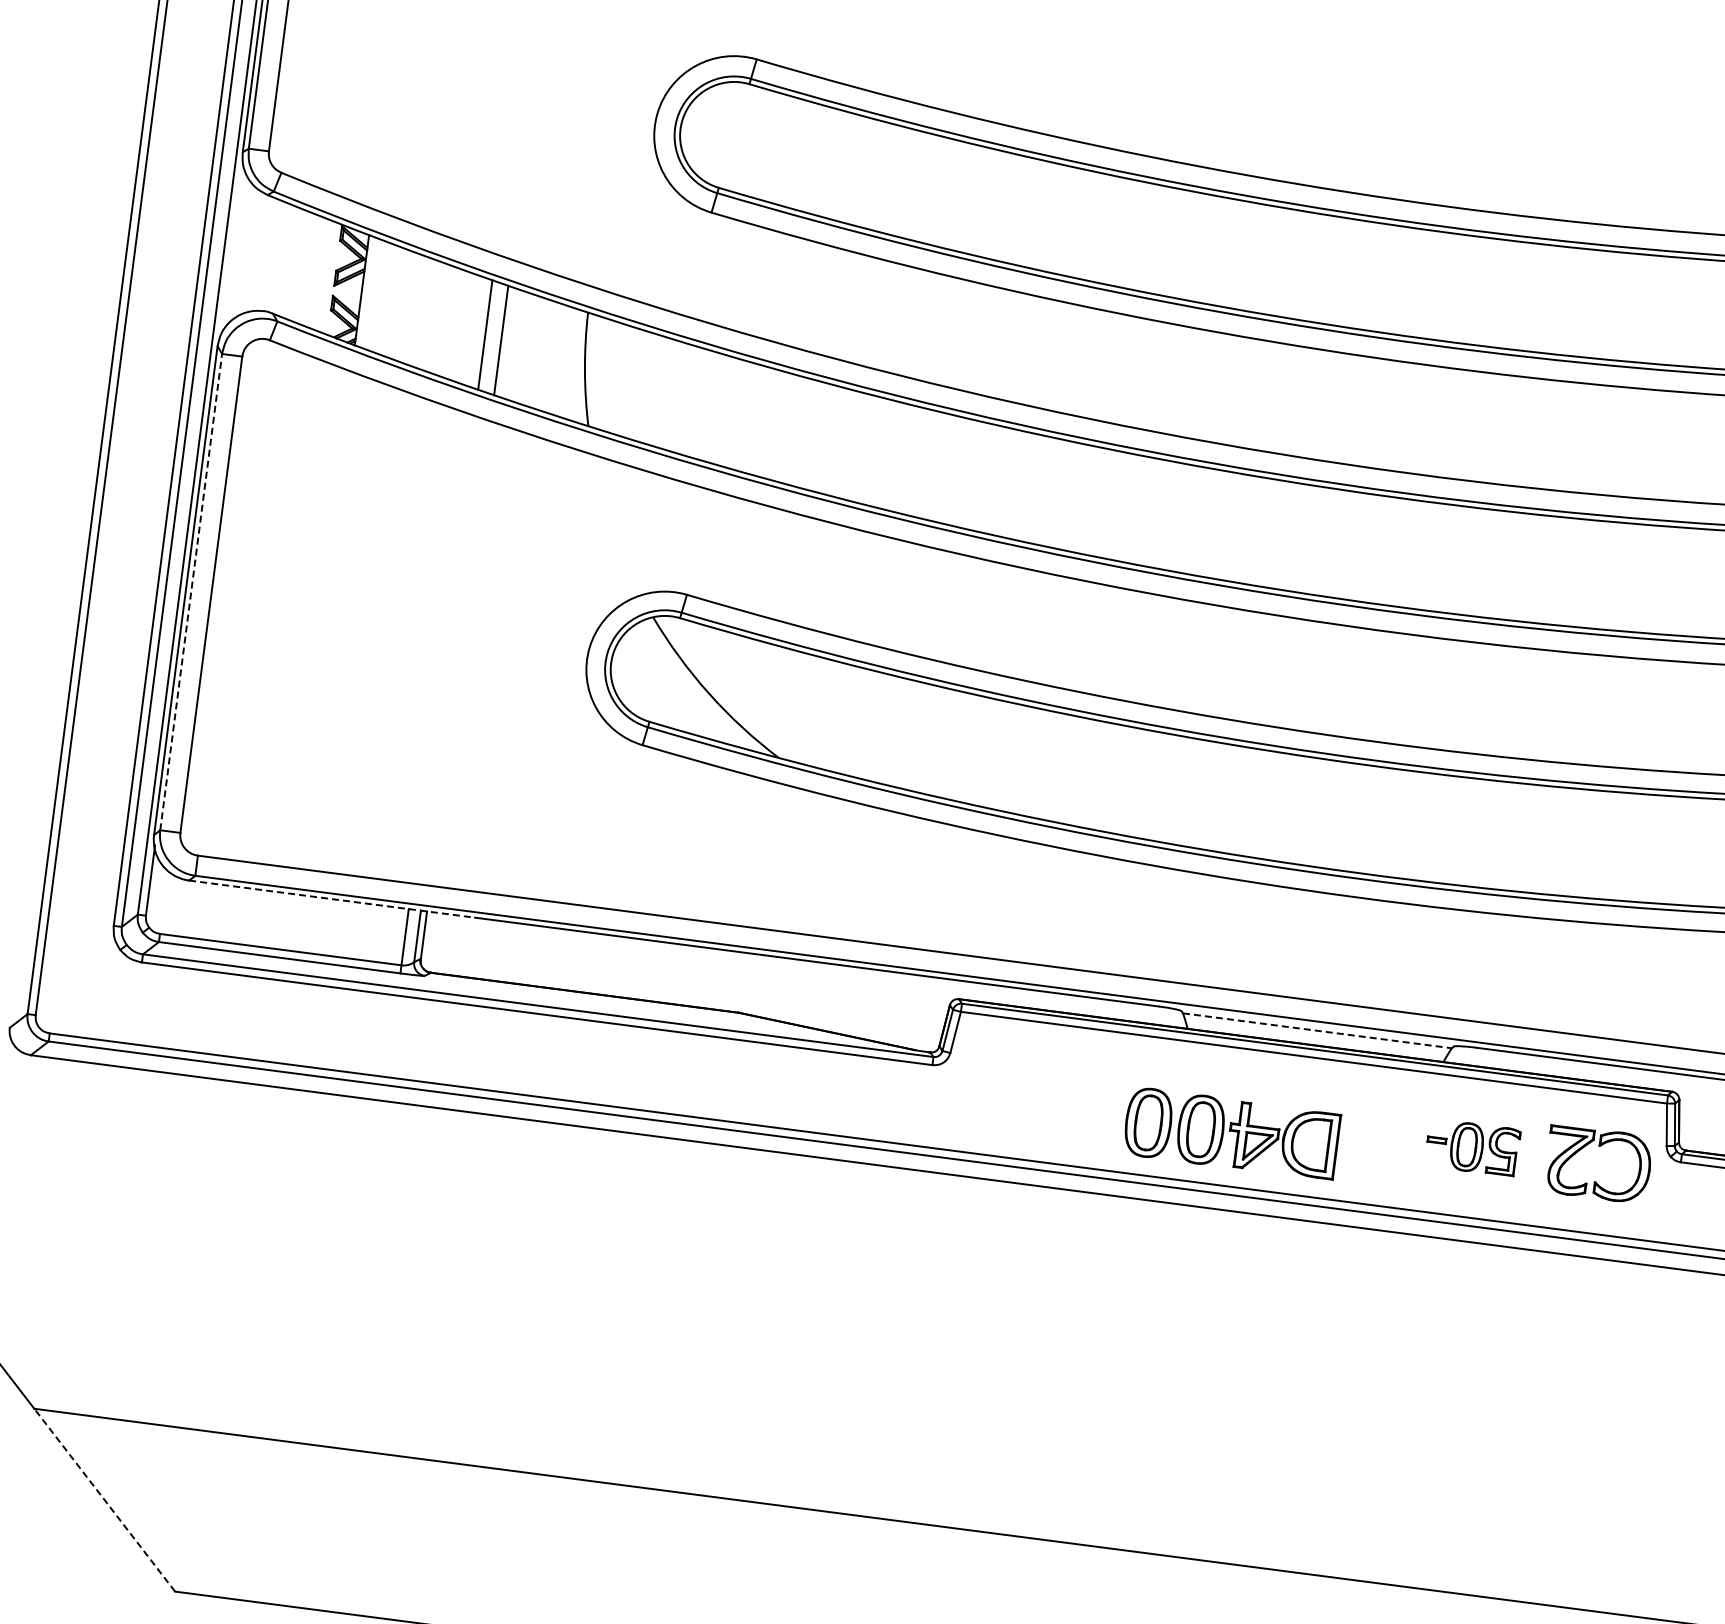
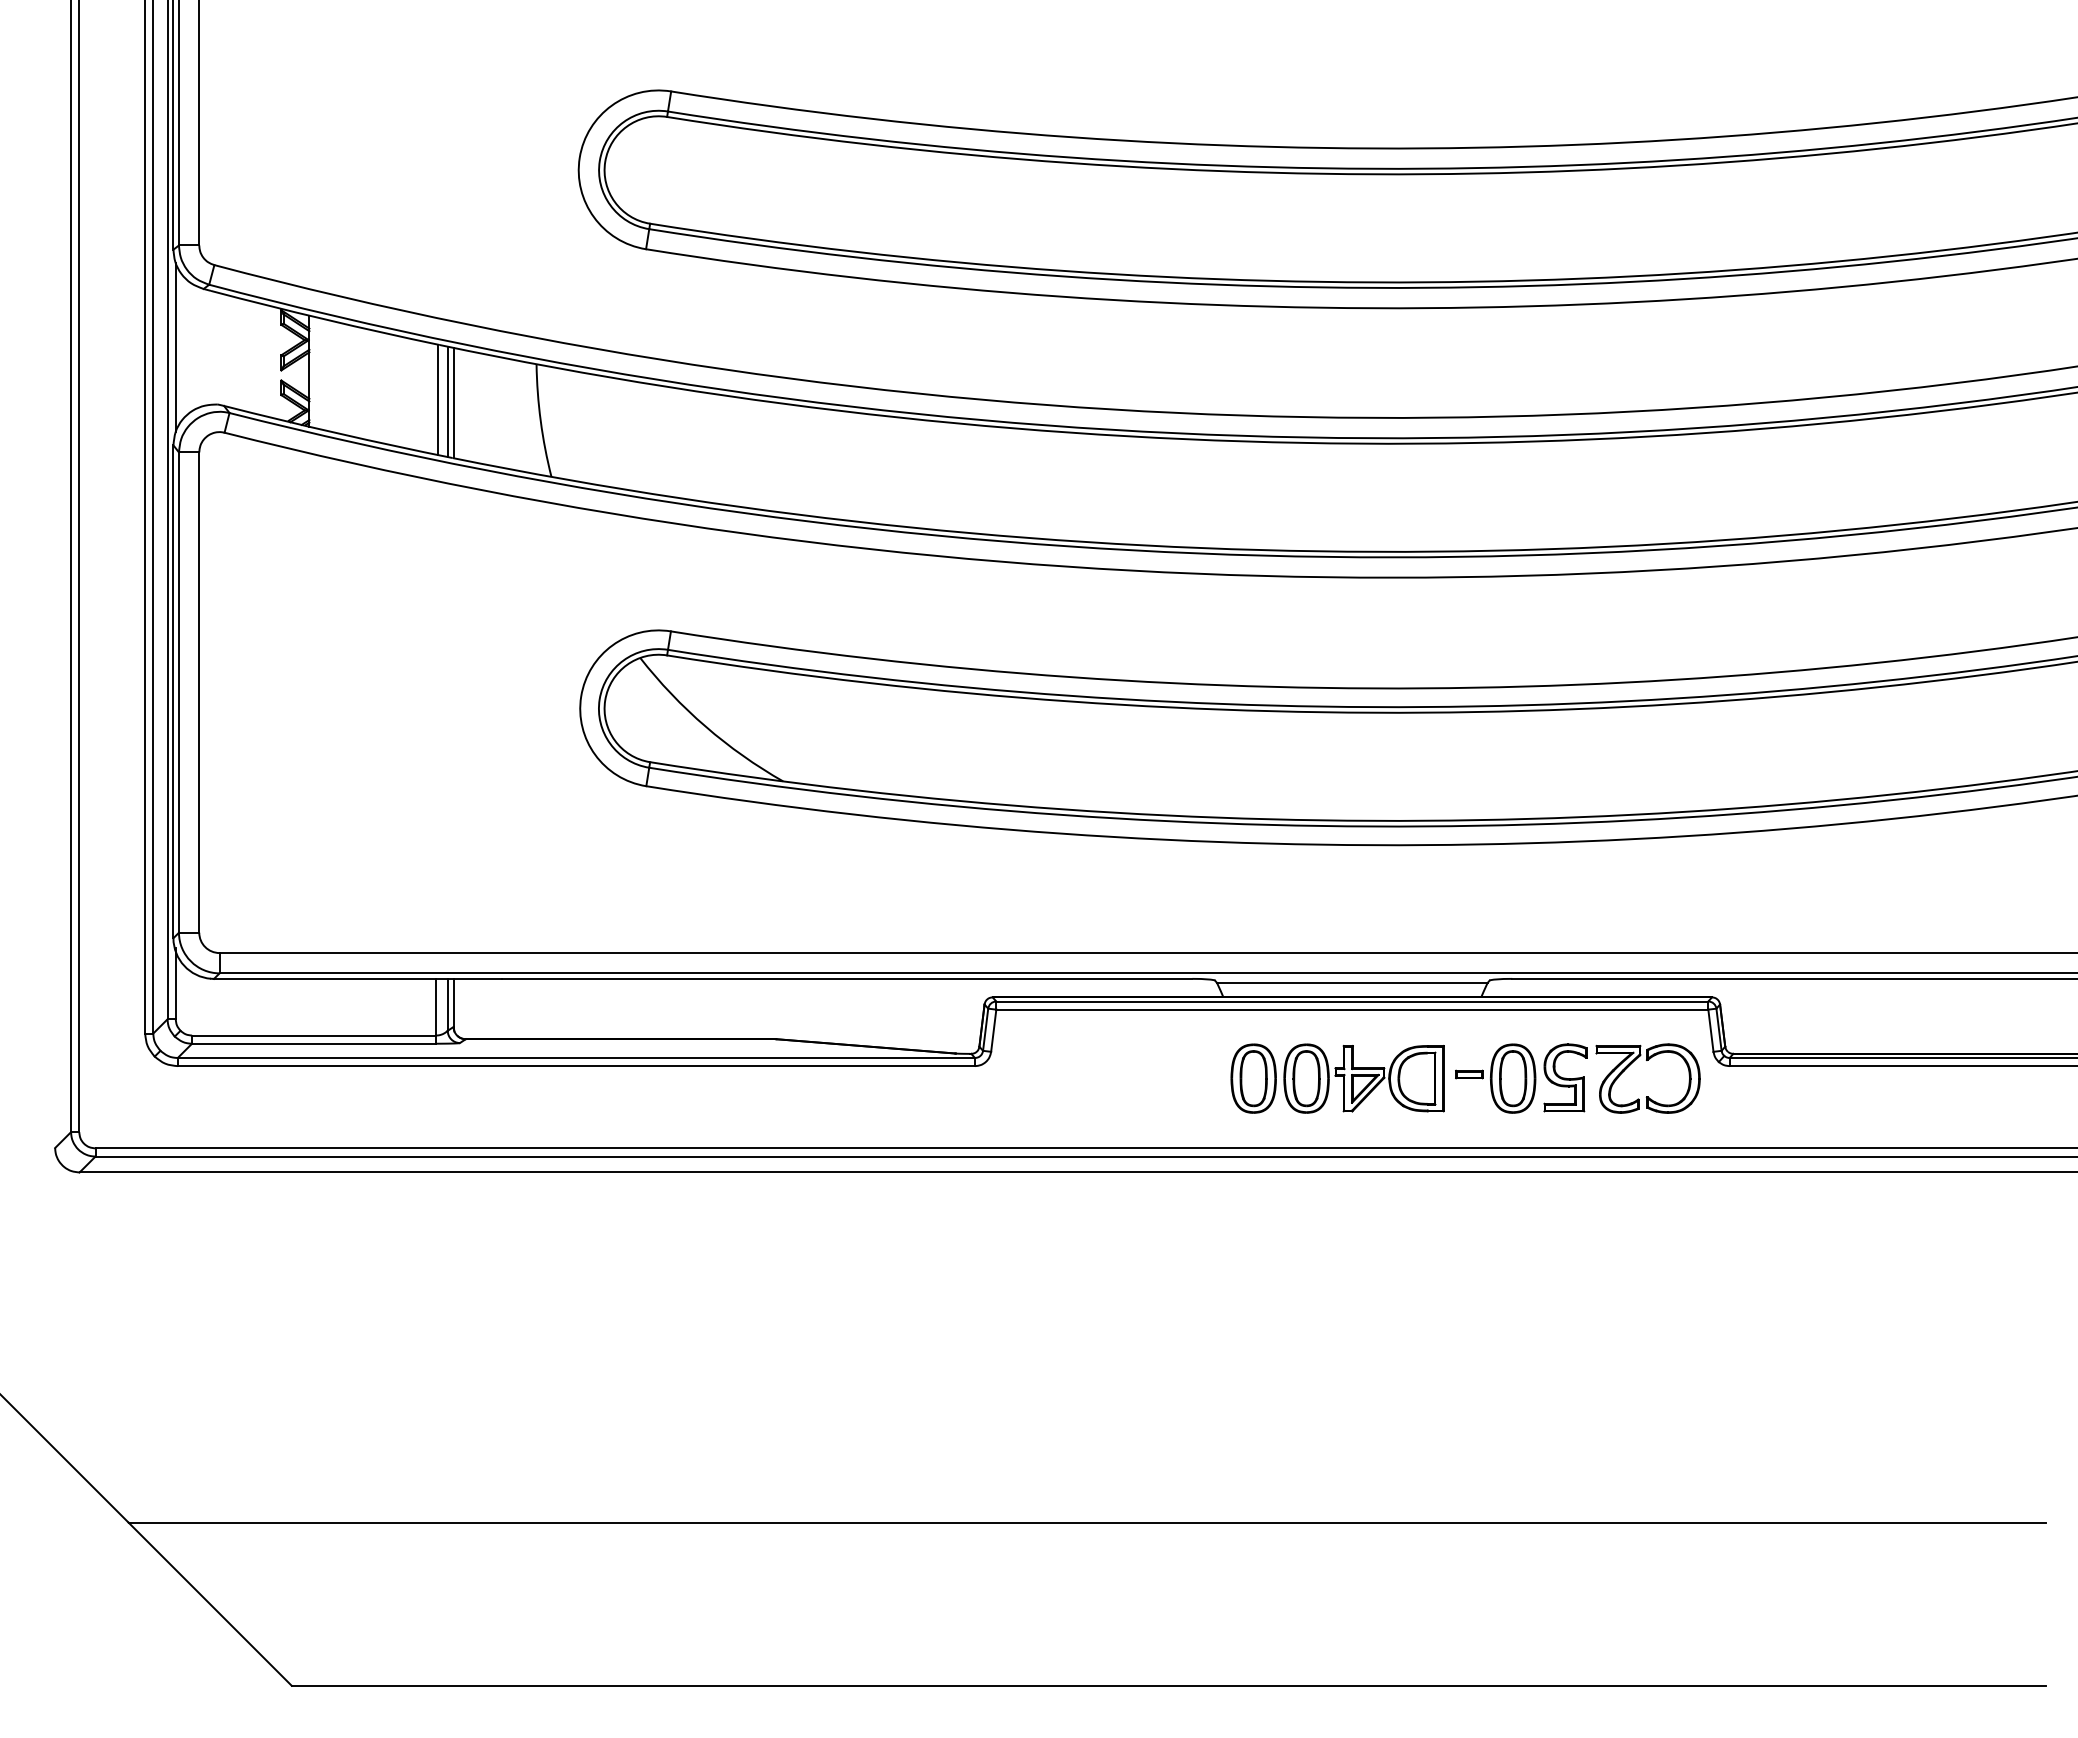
line: (232, 248) -> (175, 346), added
line: (495, 338) -> (447, 401), added
line: (190, 591) -> (178, 692), dashed -> solid
line: (332, 898) -> (358, 978), dashed -> solid
line: (1317, 1030) -> (1352, 982), dashed -> solid
part: (1231, 1133) -> (1337, 1078), moved
part: (1472, 1147) -> (1521, 1078), size x1.43
line: (104, 1499) -> (209, 1603), dashed -> solid

